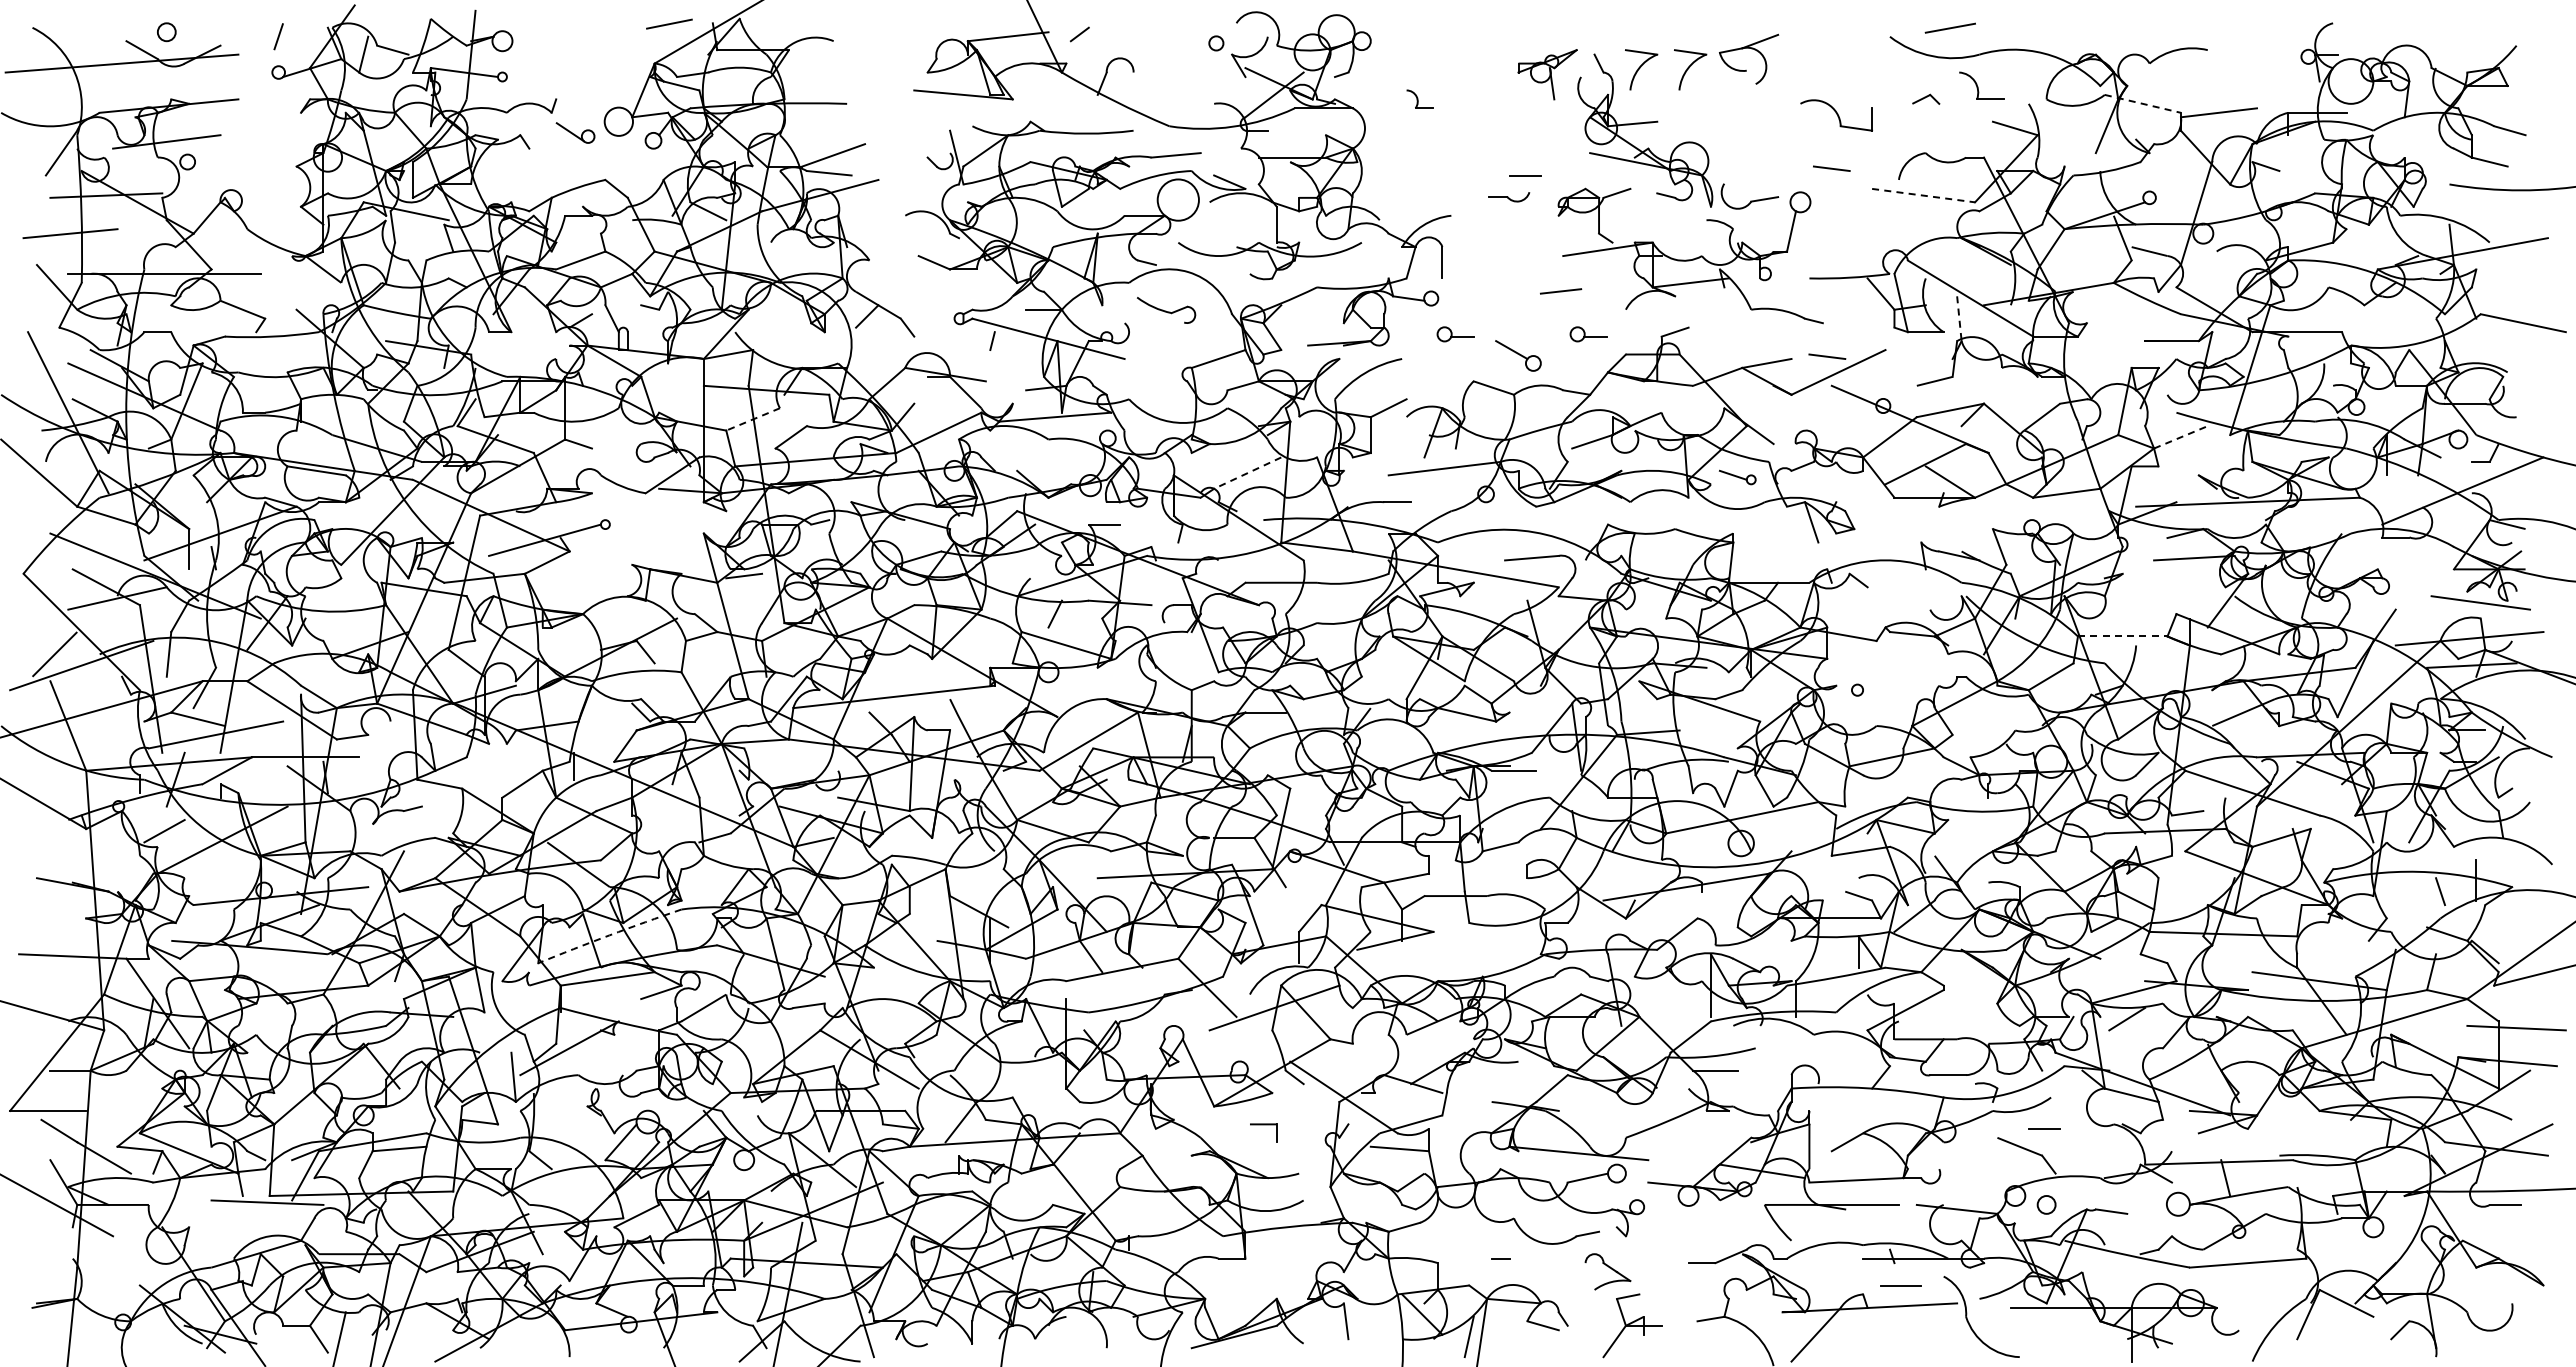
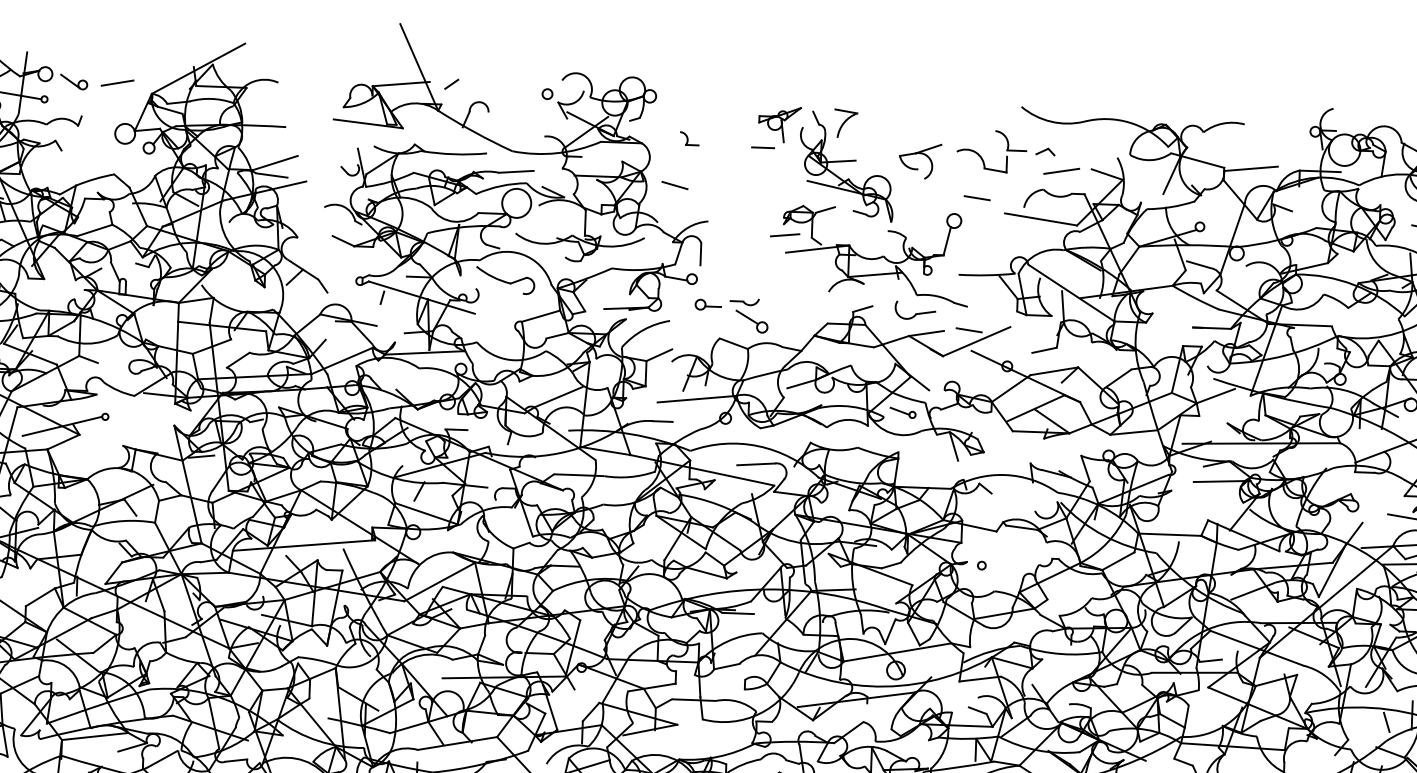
line: (669, 23) -> (117, 82), moved
line: (1949, 27) -> (1061, 170), moved
part: (1751, 49) -> (922, 154), moved
part: (1690, 69) -> (880, 124), removed
part: (1981, 85) -> (1010, 140), moved
line: (2143, 103) -> (1198, 160), dashed -> solid
part: (575, 132) -> (74, 81), moved
line: (1402, 166) -> (675, 185), added
line: (1525, 175) -> (763, 147), moved
line: (1923, 195) -> (1041, 219), dashed -> solid
part: (1749, 196) -> (915, 310), moved
part: (1509, 197) -> (744, 302), moved
line: (1561, 291) -> (785, 235), moved
part: (1166, 310) -> (505, 280), size x1.43
line: (1959, 319) -> (1063, 307), dashed -> solid
part: (1588, 334) -> (801, 308), removed
line: (752, 419) -> (211, 346), dashed -> solid
line: (2181, 437) -> (1216, 396), dashed -> solid
line: (1247, 473) -> (558, 397), dashed -> solid
line: (2122, 636) -> (1169, 534), dashed -> solid
arc: (609, 935) -> (97, 706), dashed -> solid

